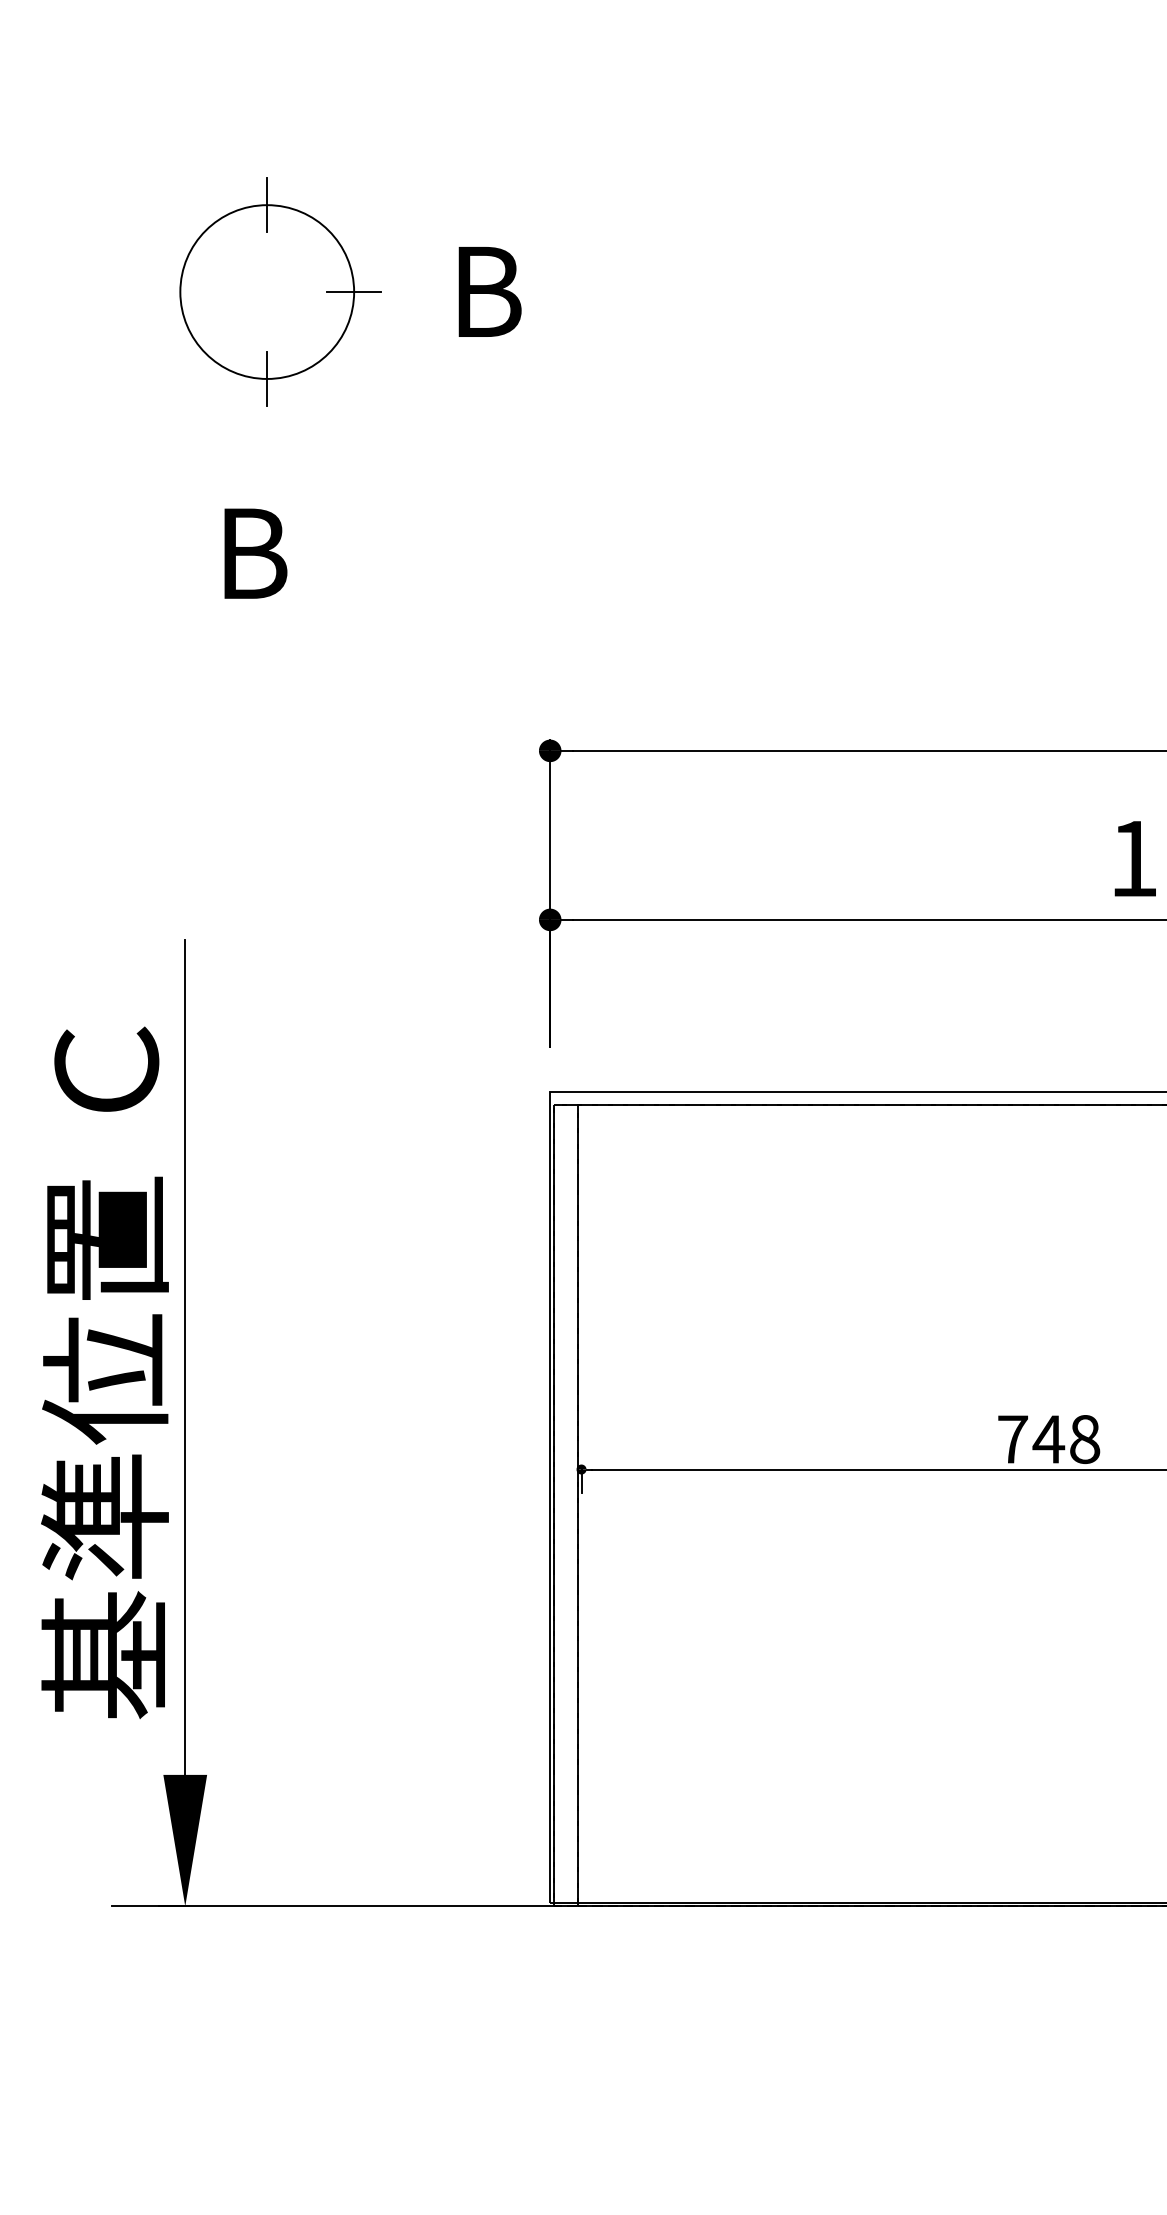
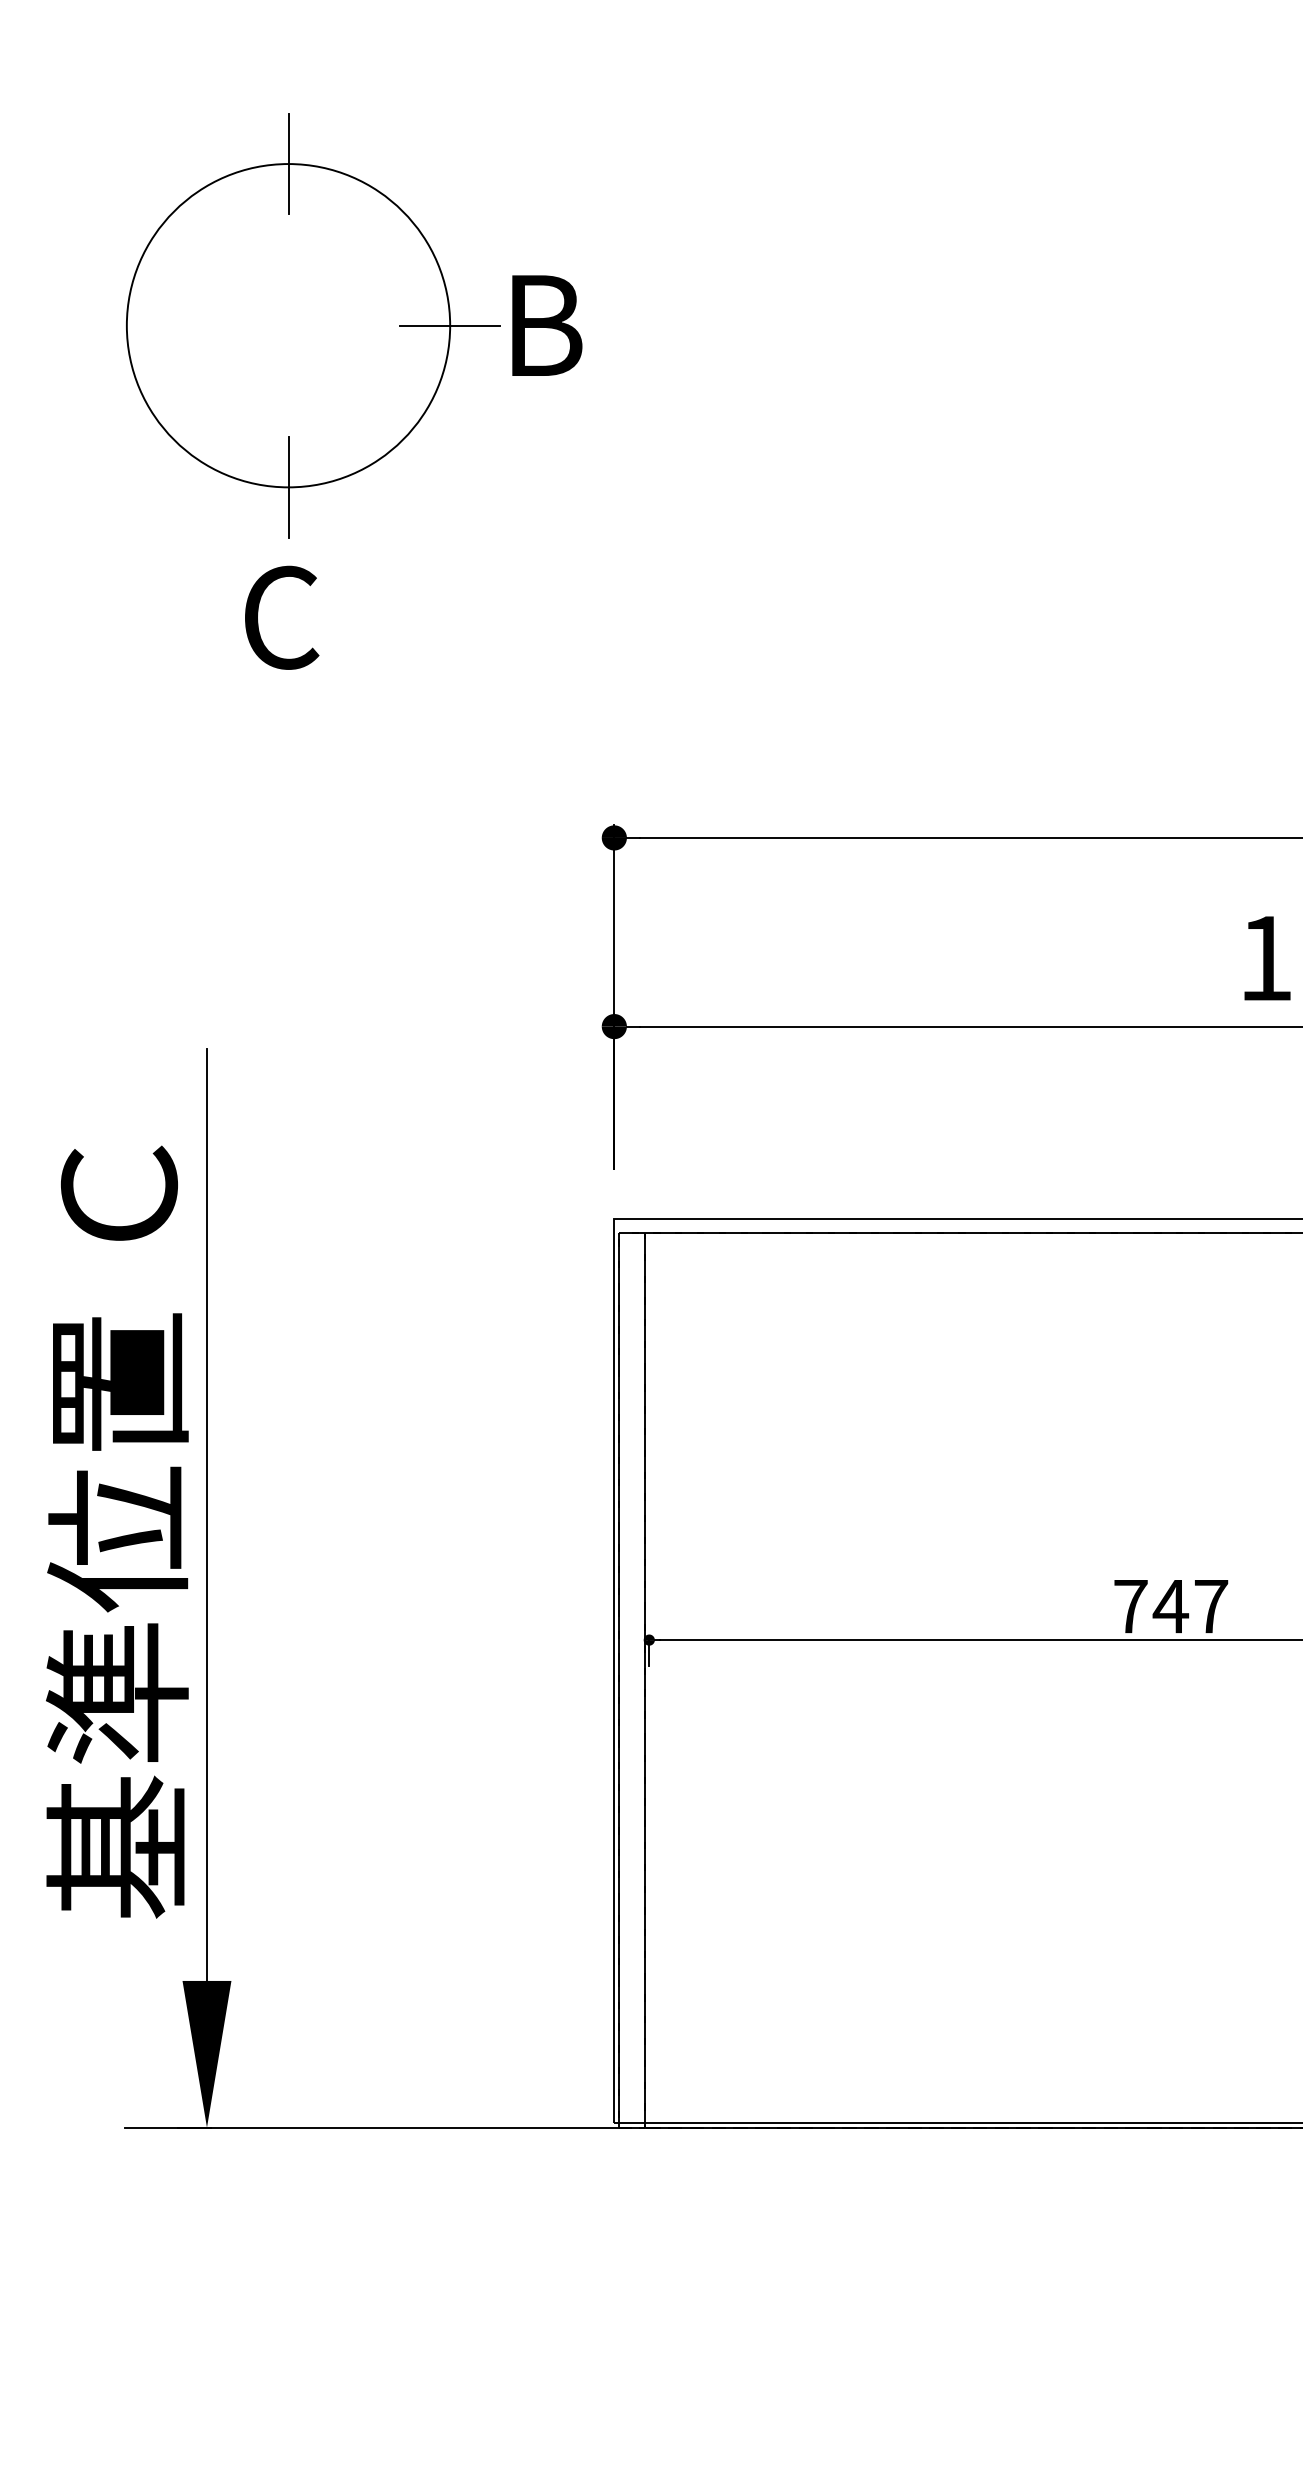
part: (280, 291) -> (313, 325), size x1.67
text: (252, 553) -> (282, 617), B -> C
text: (1085, 1439) -> (1211, 1606), 748 -> 747

